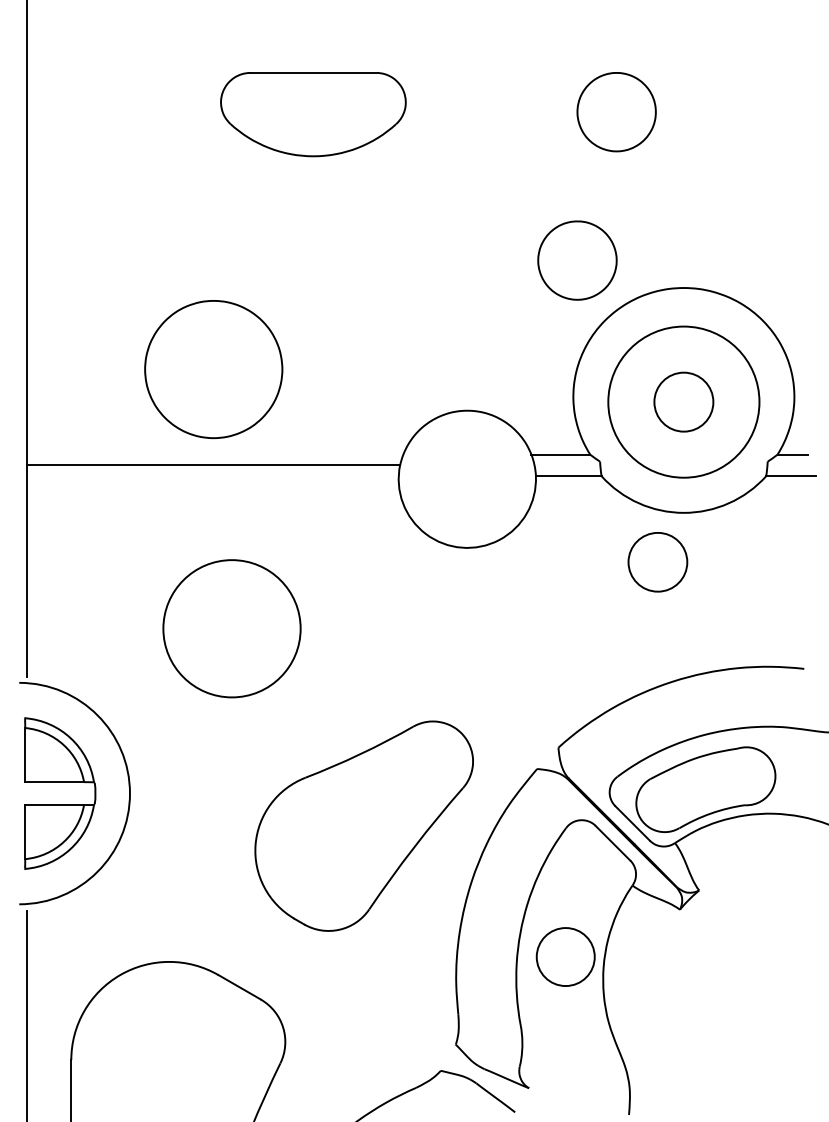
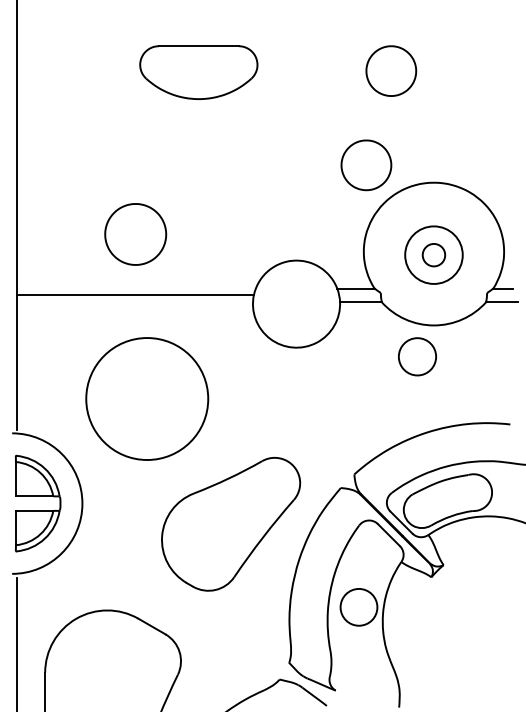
part: (213, 369) -> (135, 234), size x0.7
circle: (683, 401) -> (433, 254), size x0.6
circle: (683, 402) -> (433, 255), size x0.6
circle: (230, 627) -> (146, 398), size x1.4

